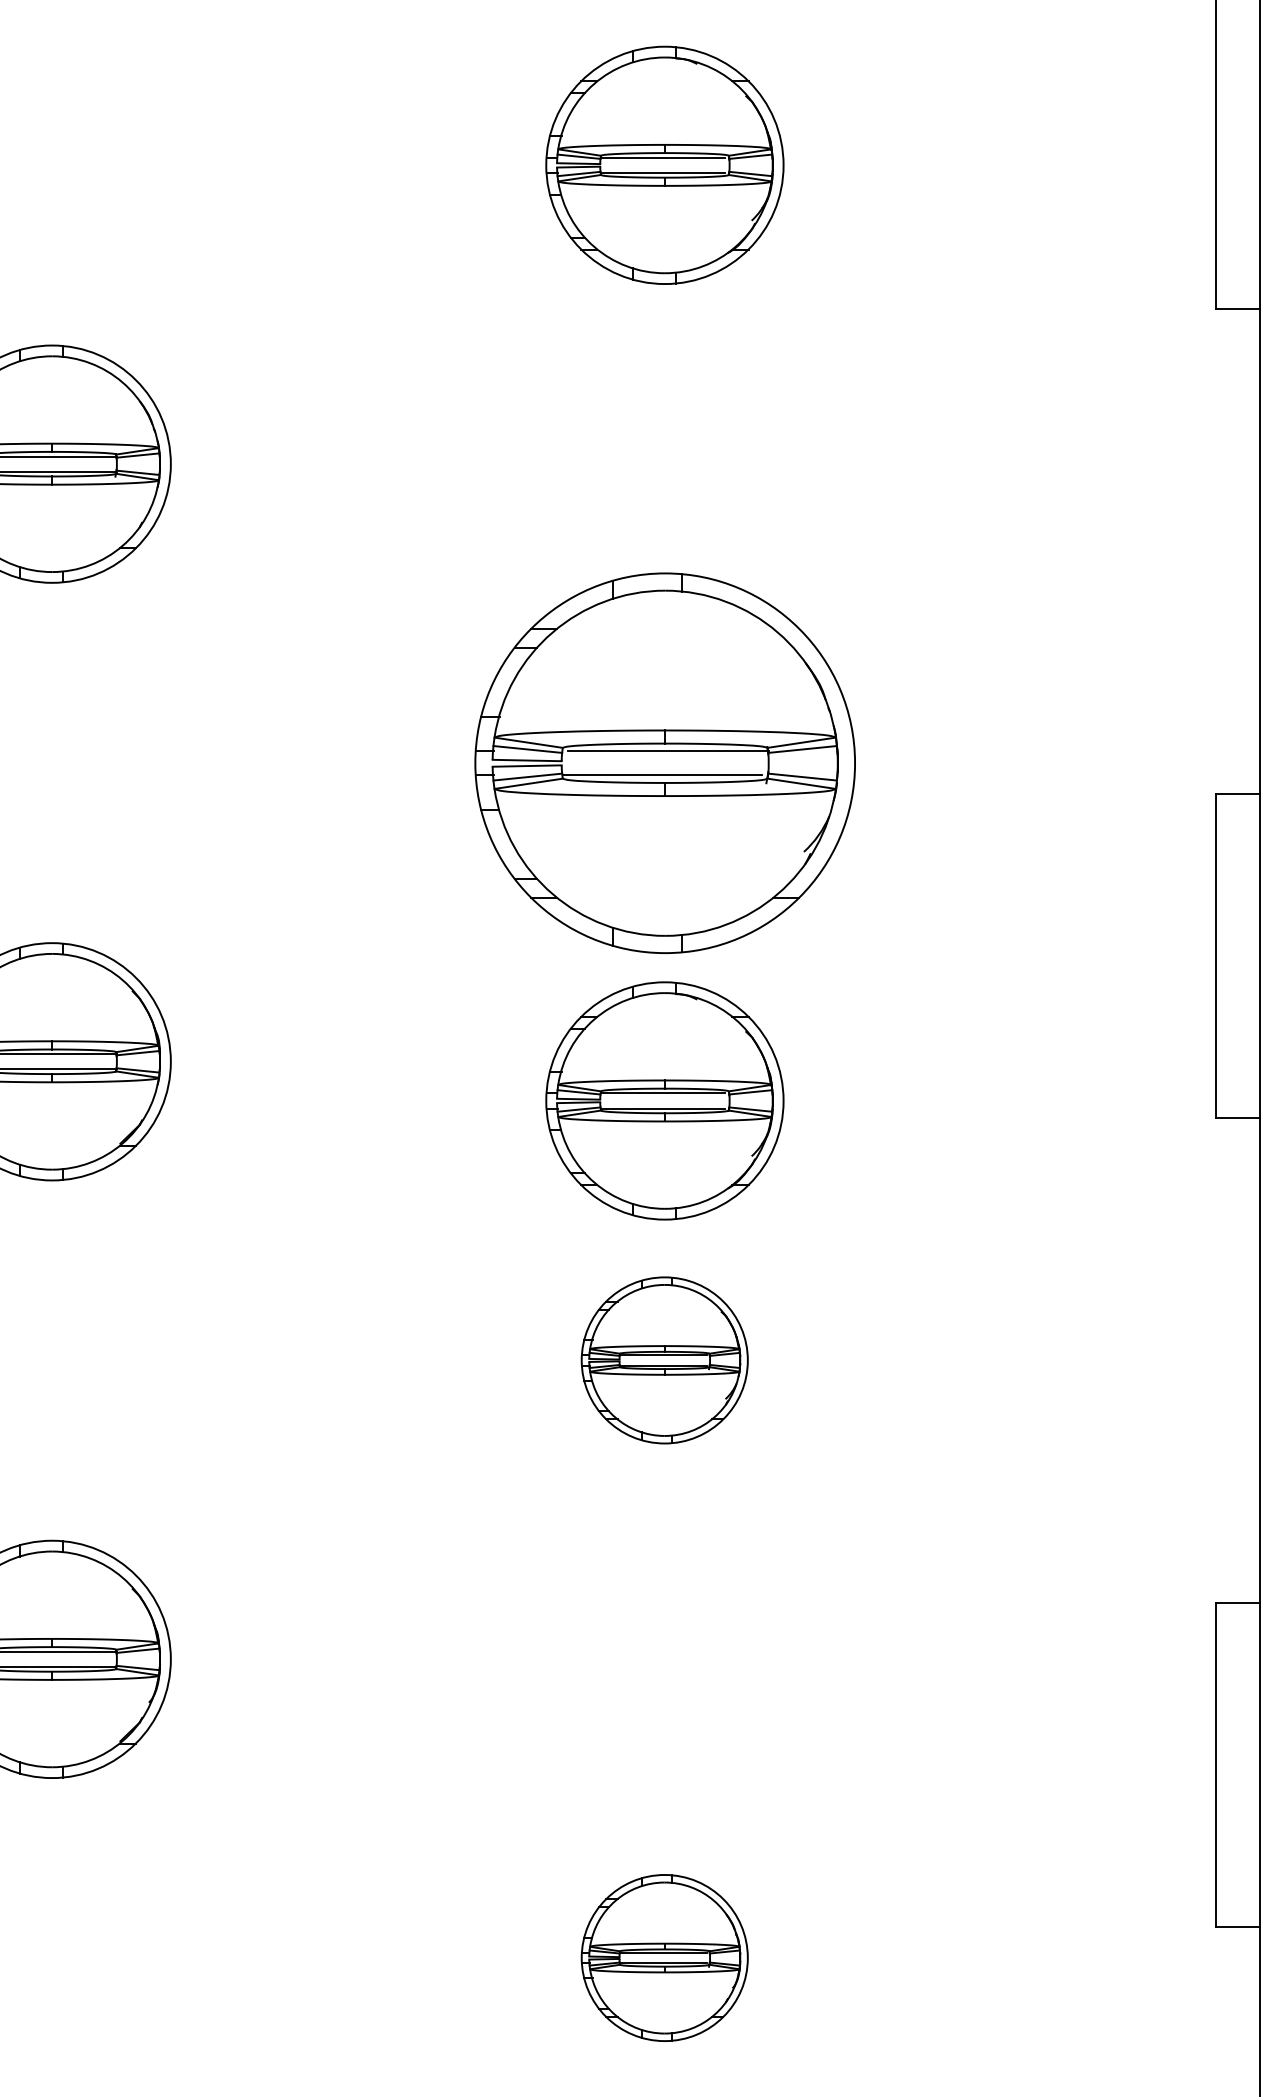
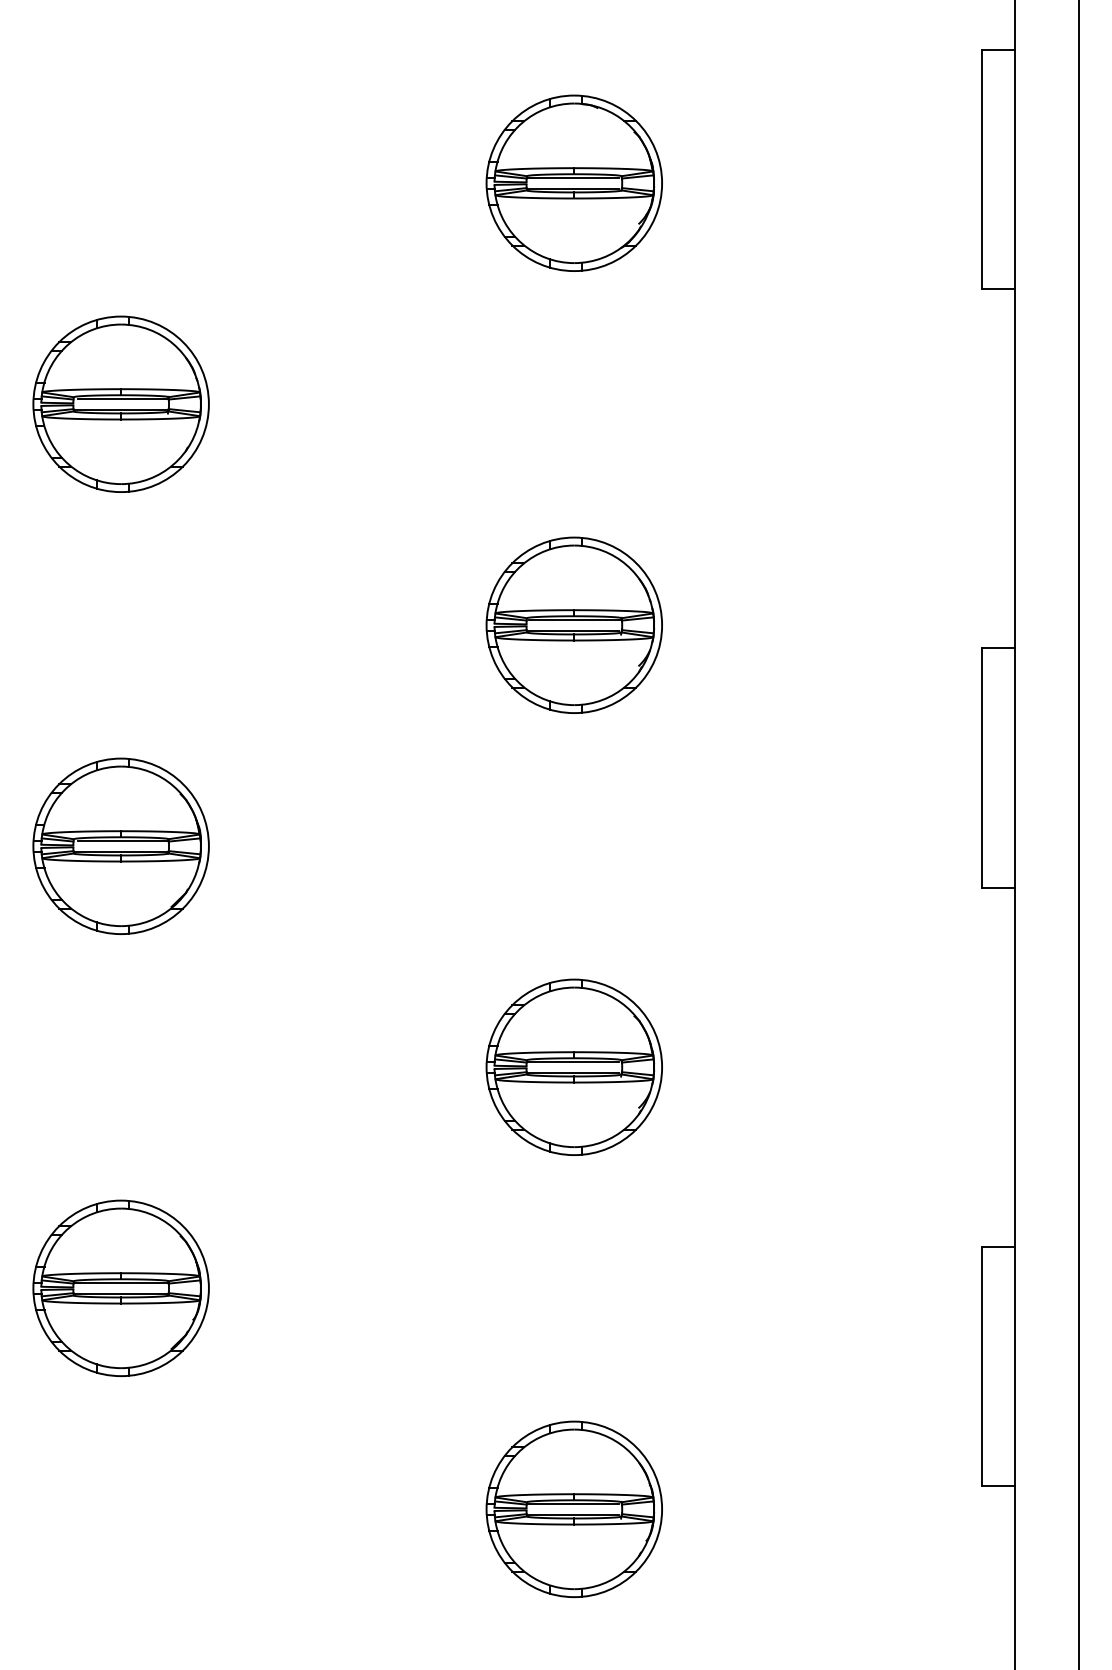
part: (663, 761) -> (573, 624), size x0.62
part: (663, 1099) -> (573, 874), removed
part: (663, 1359) -> (573, 1066), size x1.43
part: (663, 1957) -> (573, 1508), size x1.43

